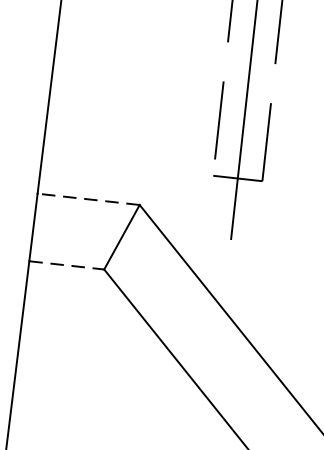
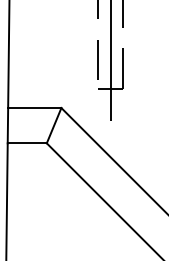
line: (88, 200) -> (34, 108), dashed -> solid
line: (67, 265) -> (27, 143), dashed -> solid

